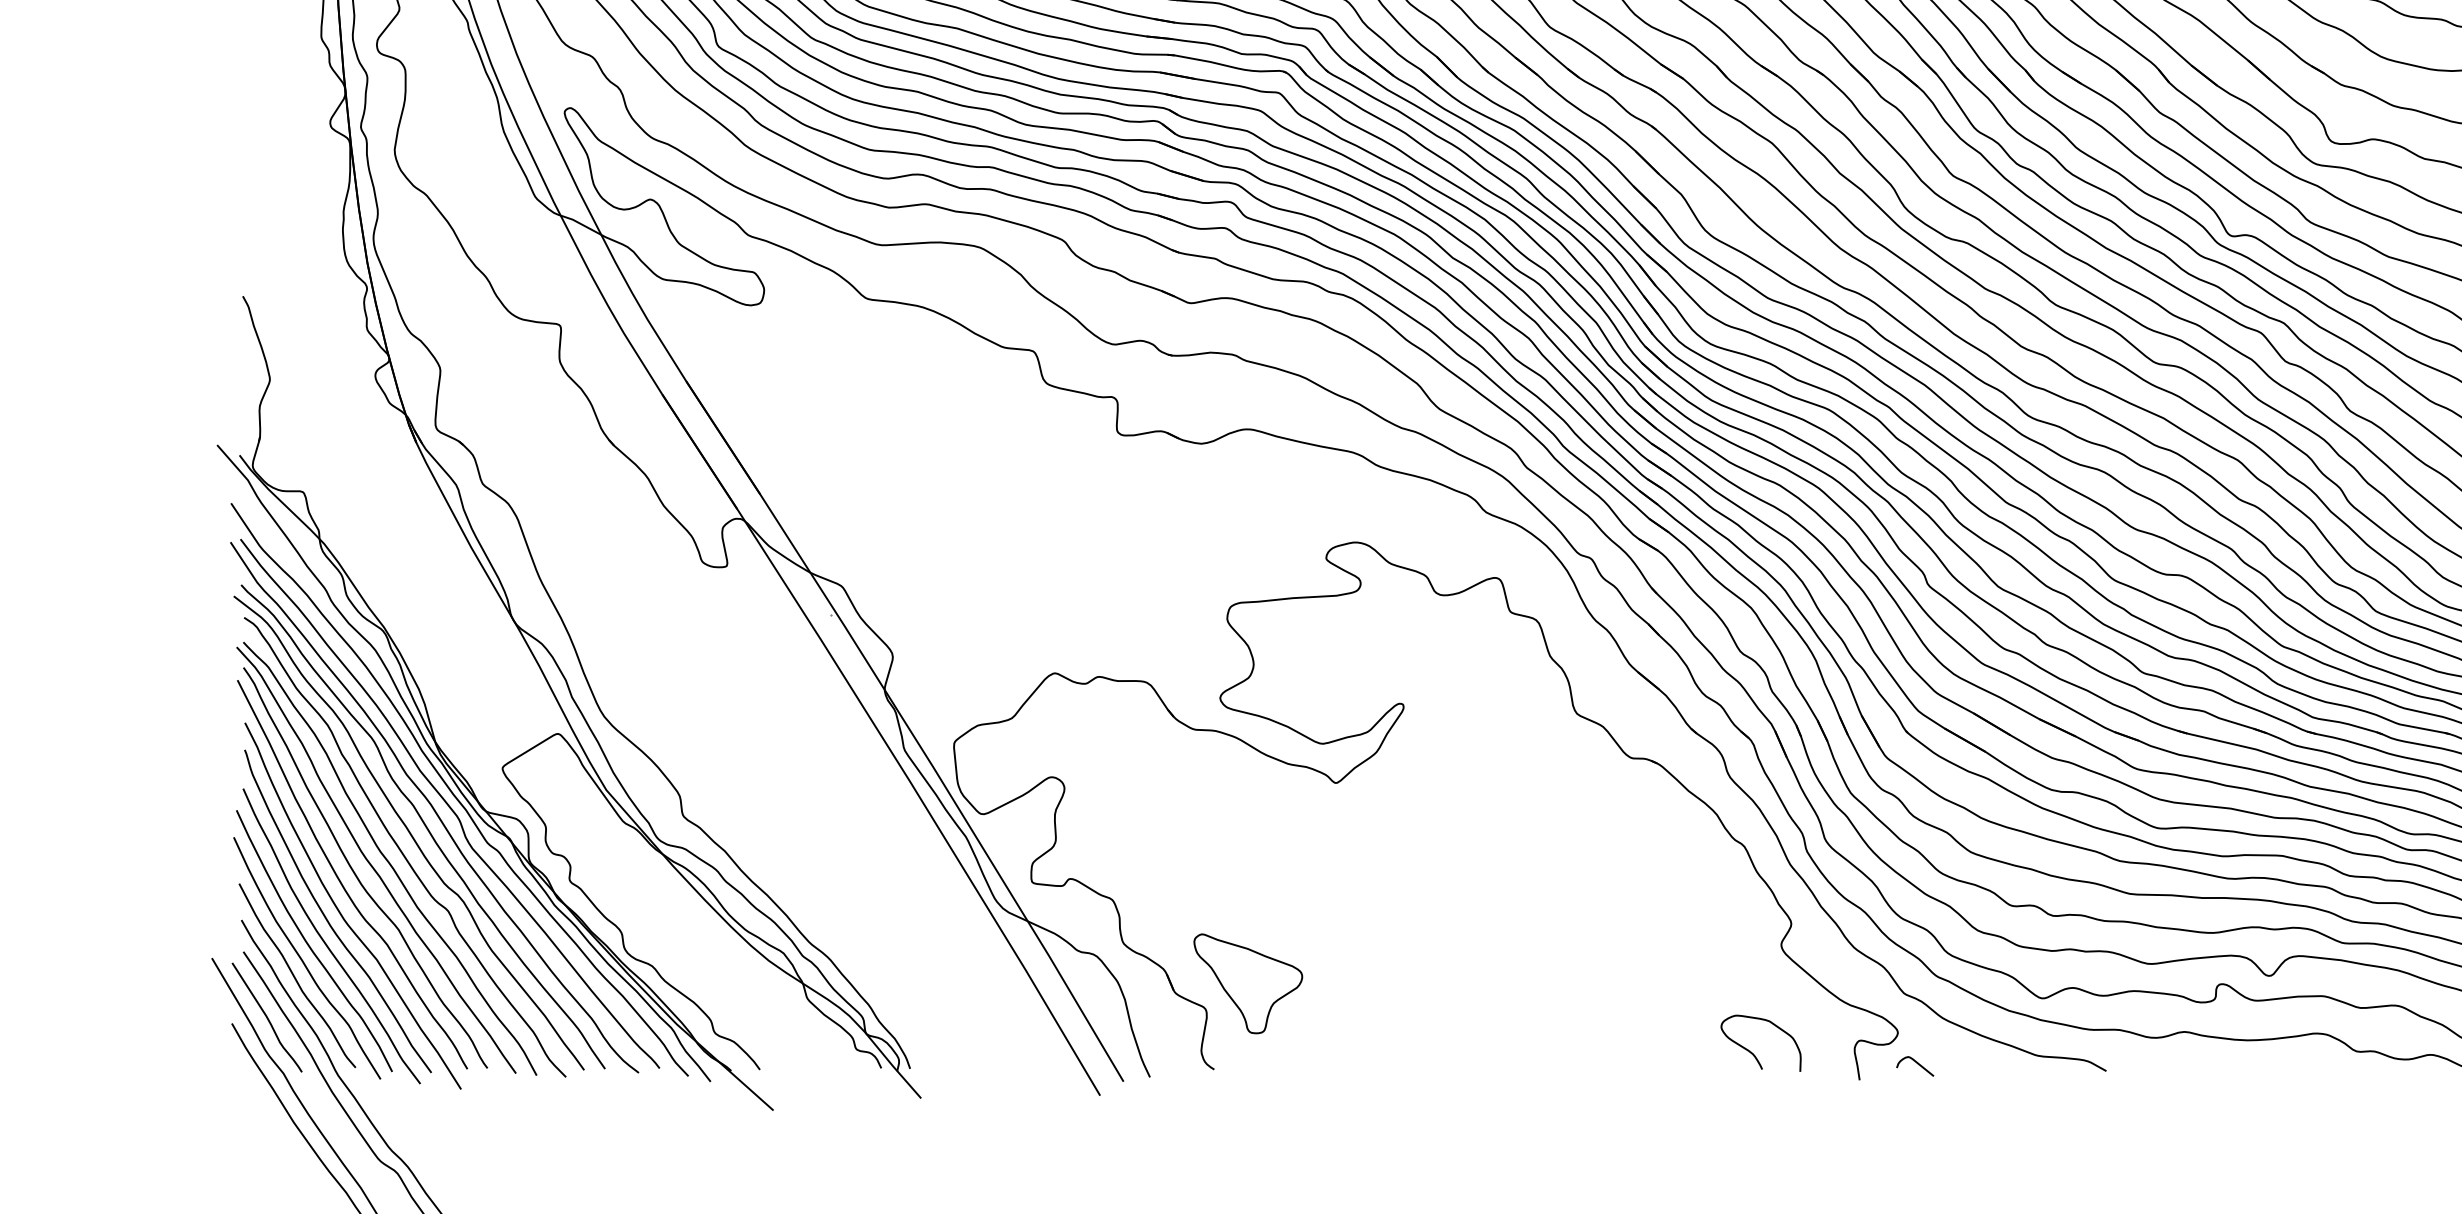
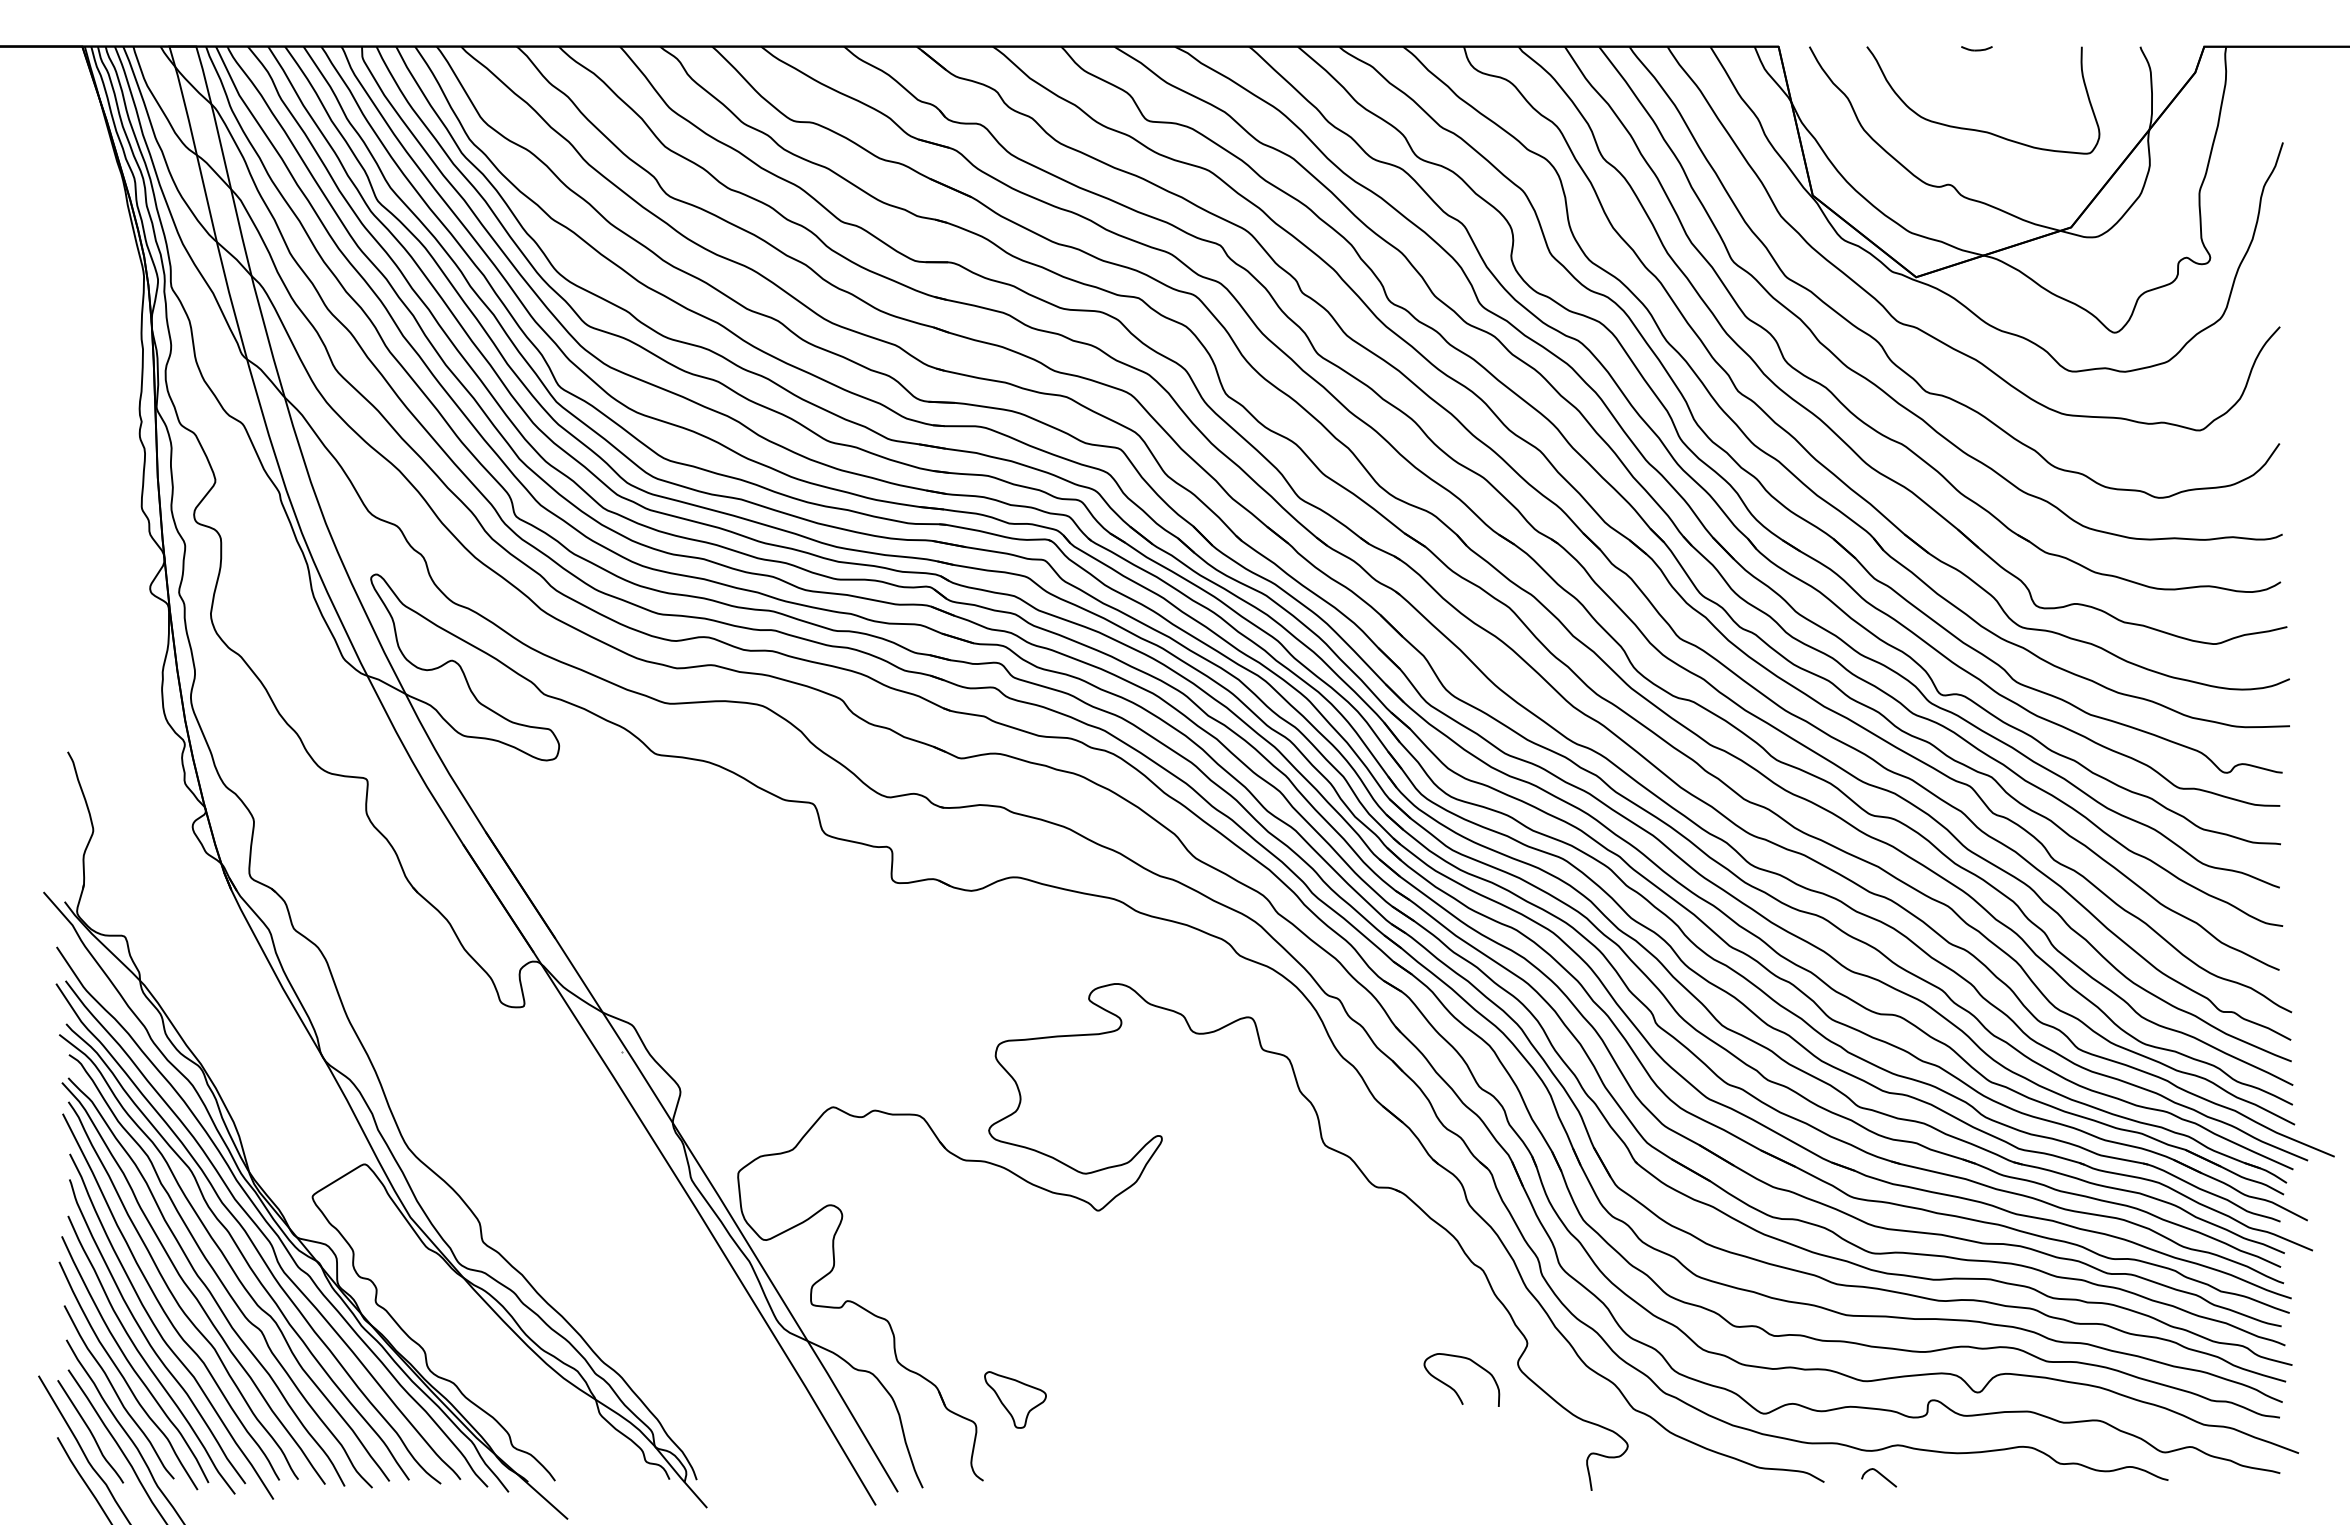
part: (1248, 983) -> (1015, 1399), size x0.6
curve: (1751, 1051) -> (1452, 1387), moved
curve: (1916, 1063) -> (1880, 1475), moved

